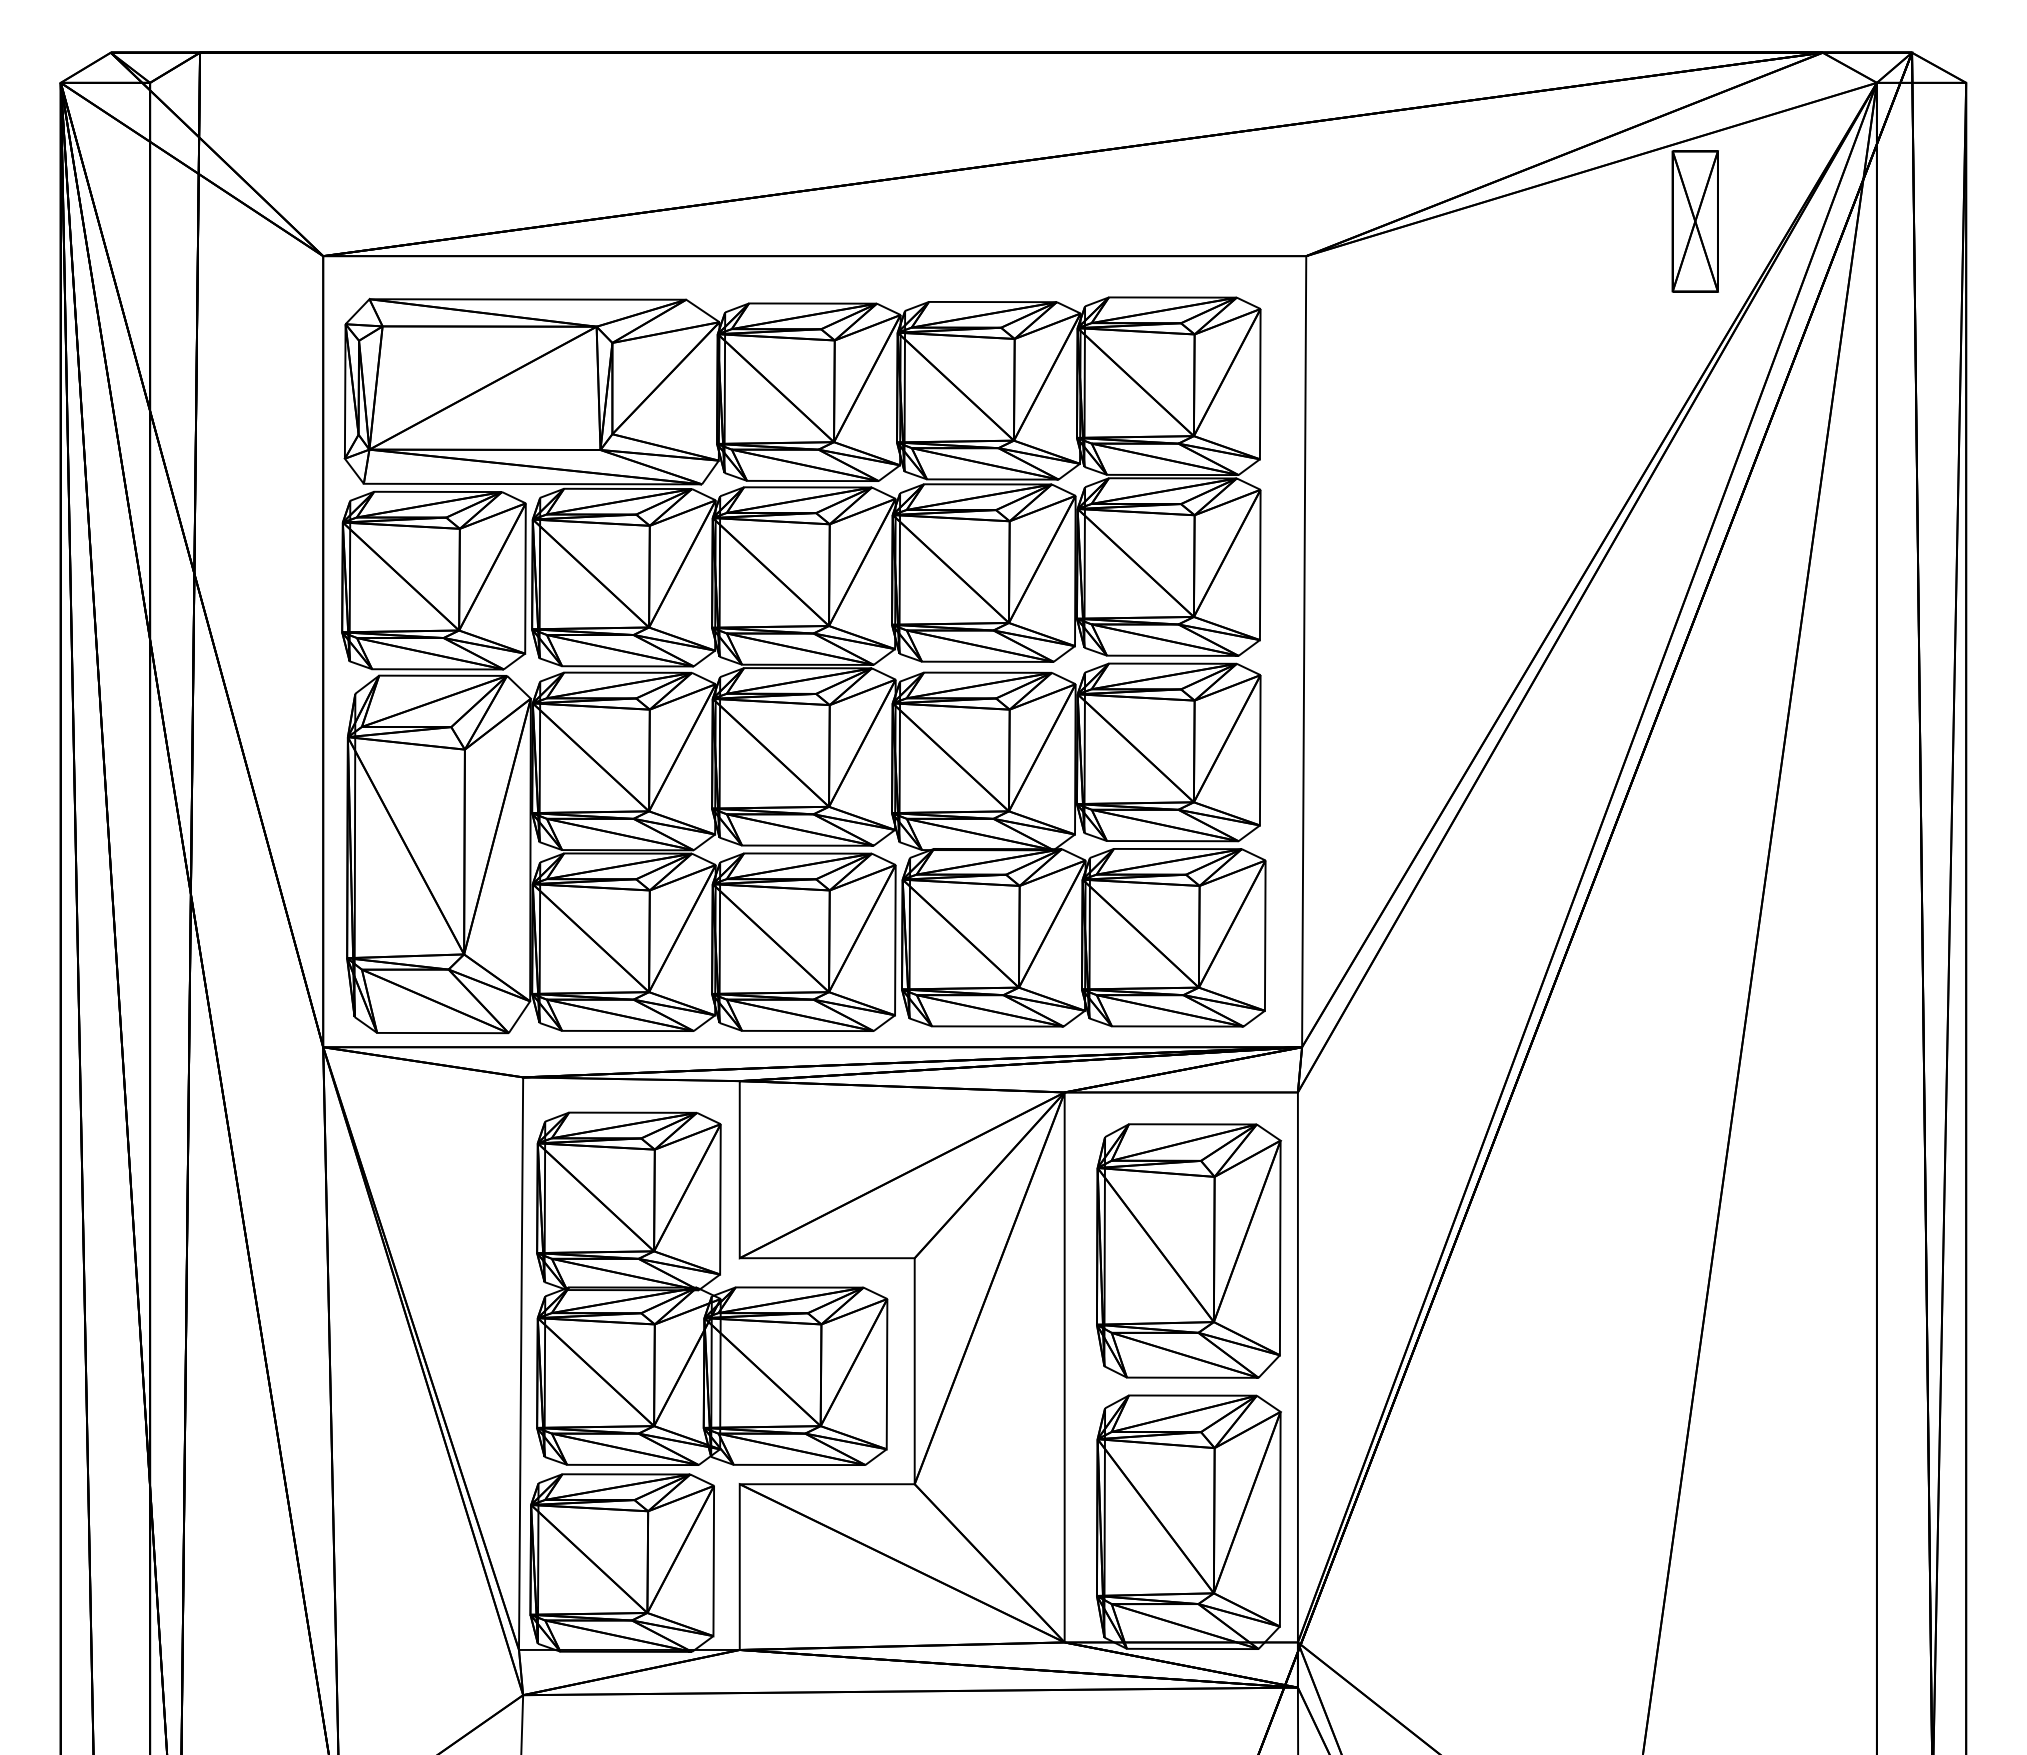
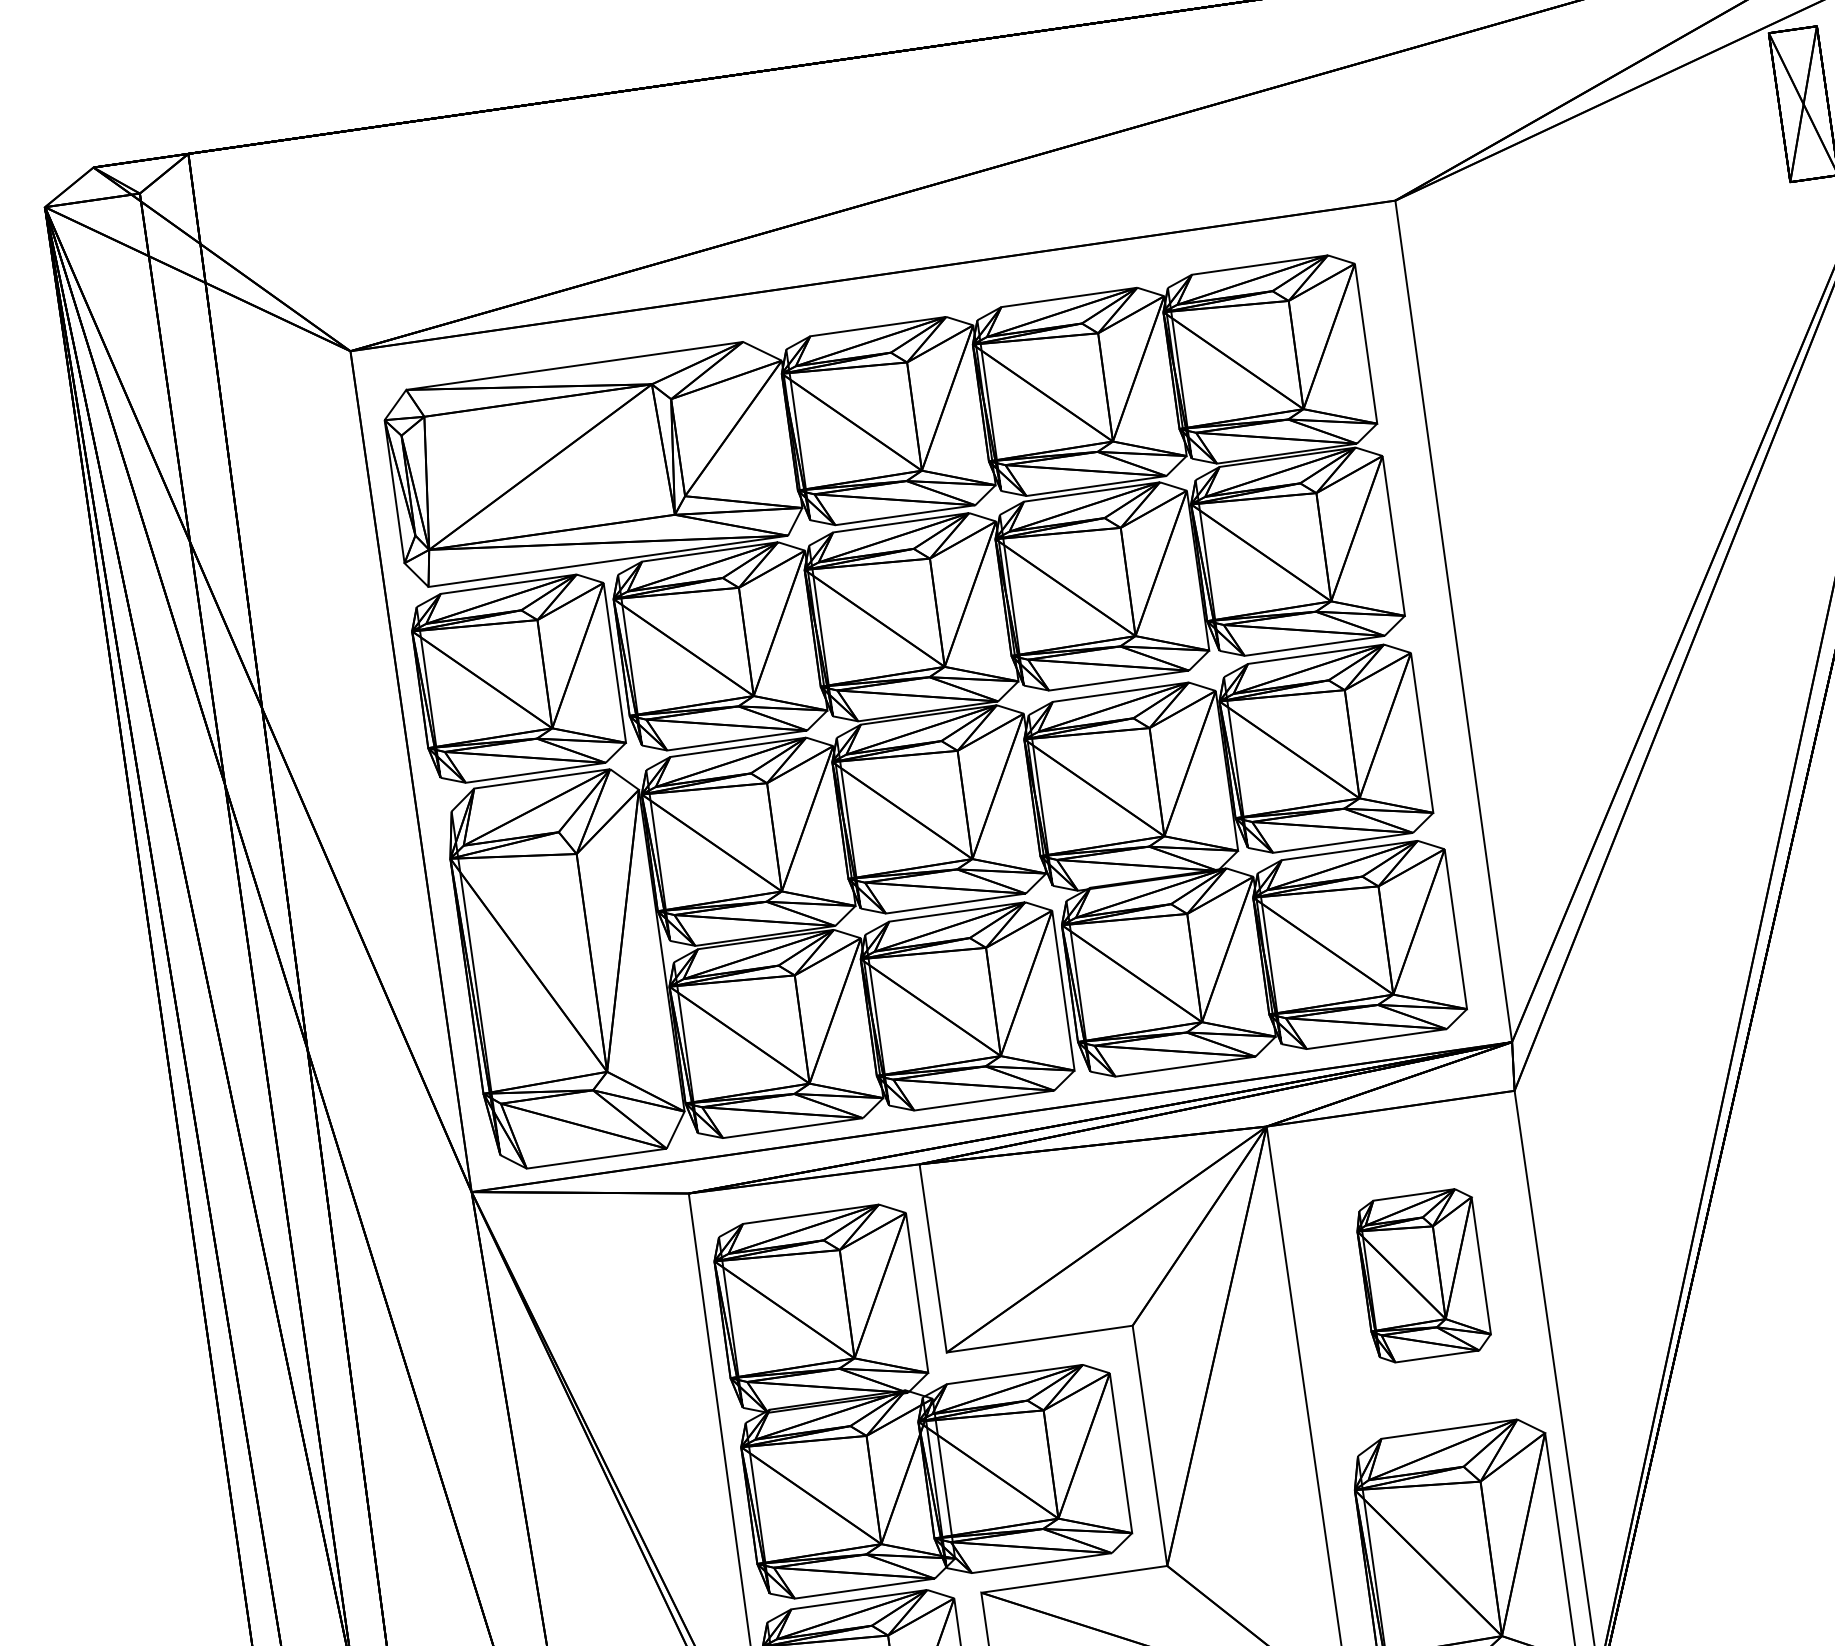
part: (1189, 1250) -> (1423, 1275), size x0.6

